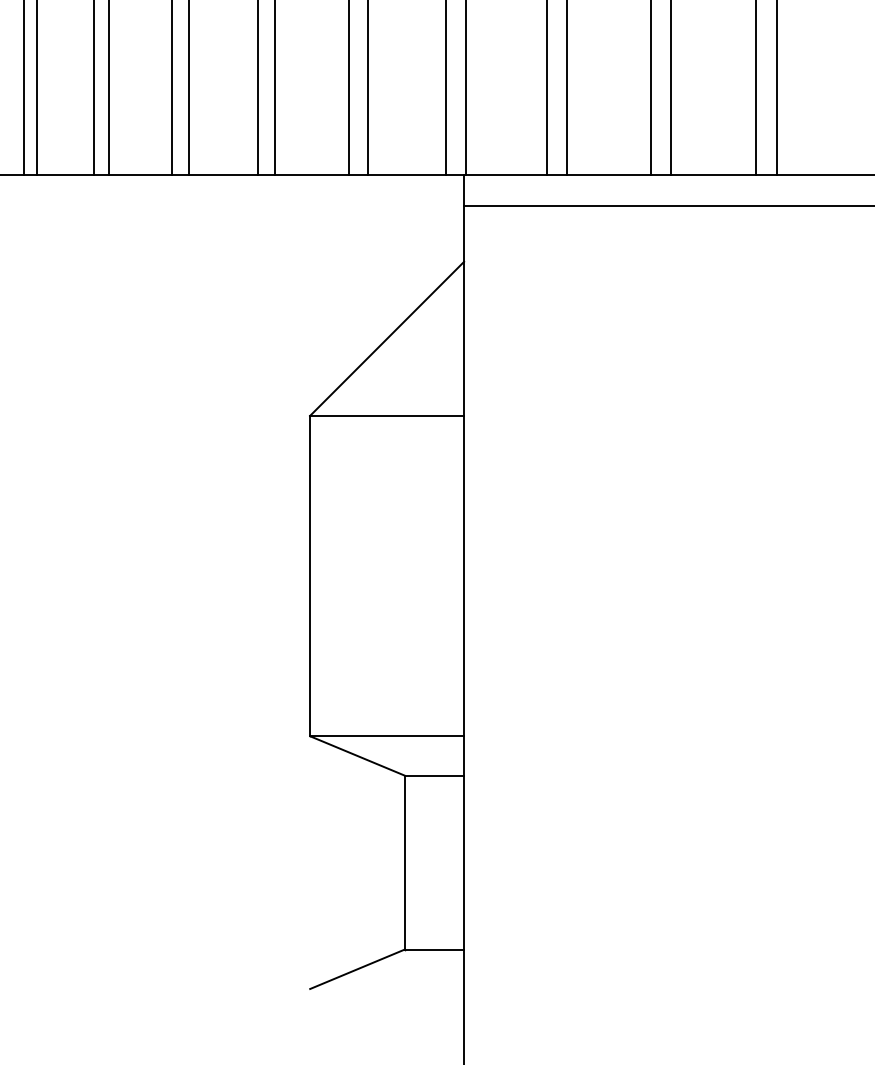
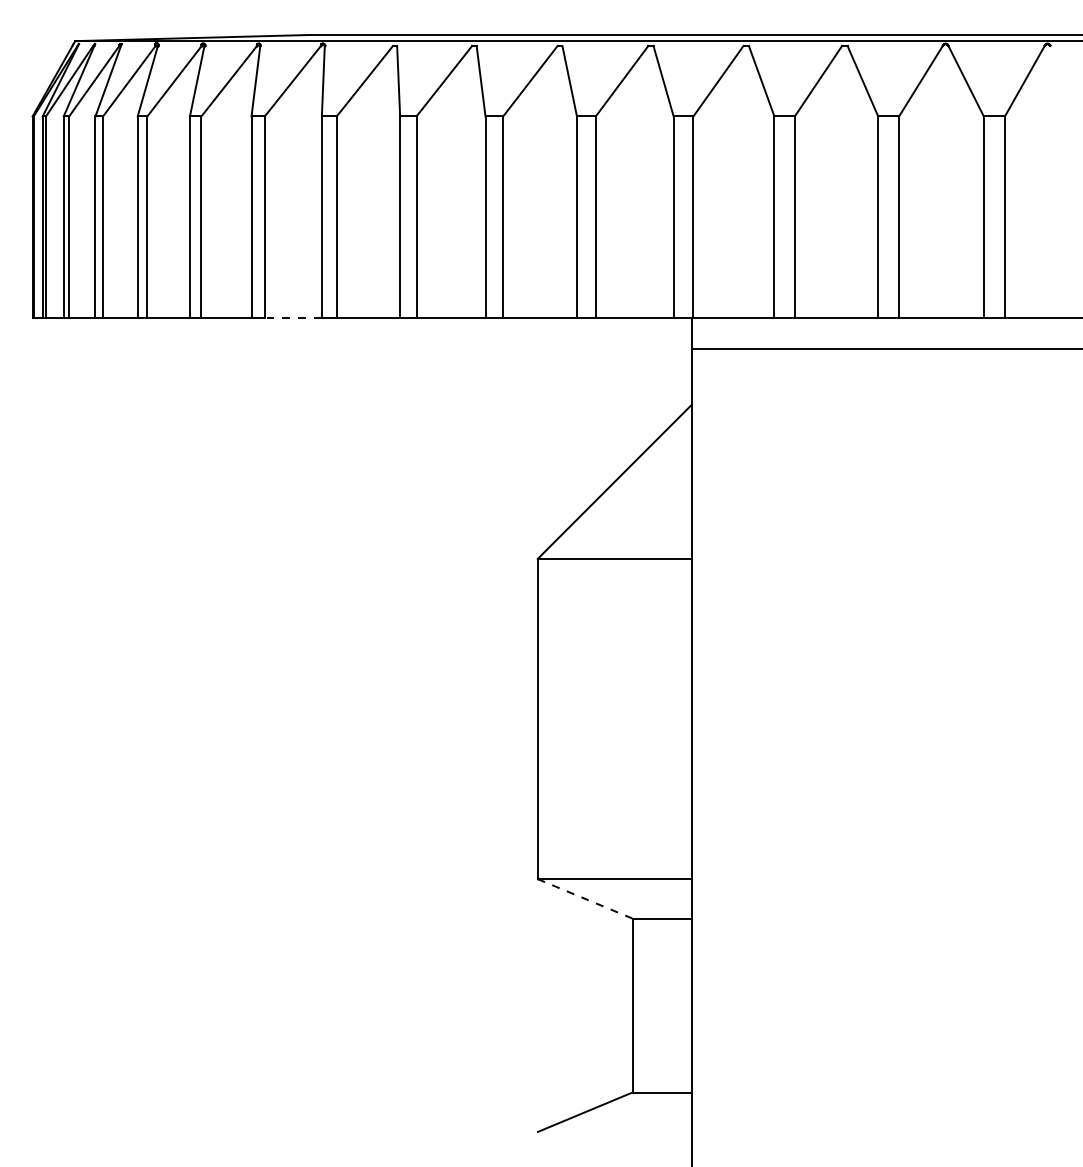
line: (65, 174) -> (293, 317), solid -> dashed
line: (356, 755) -> (584, 898), solid -> dashed

